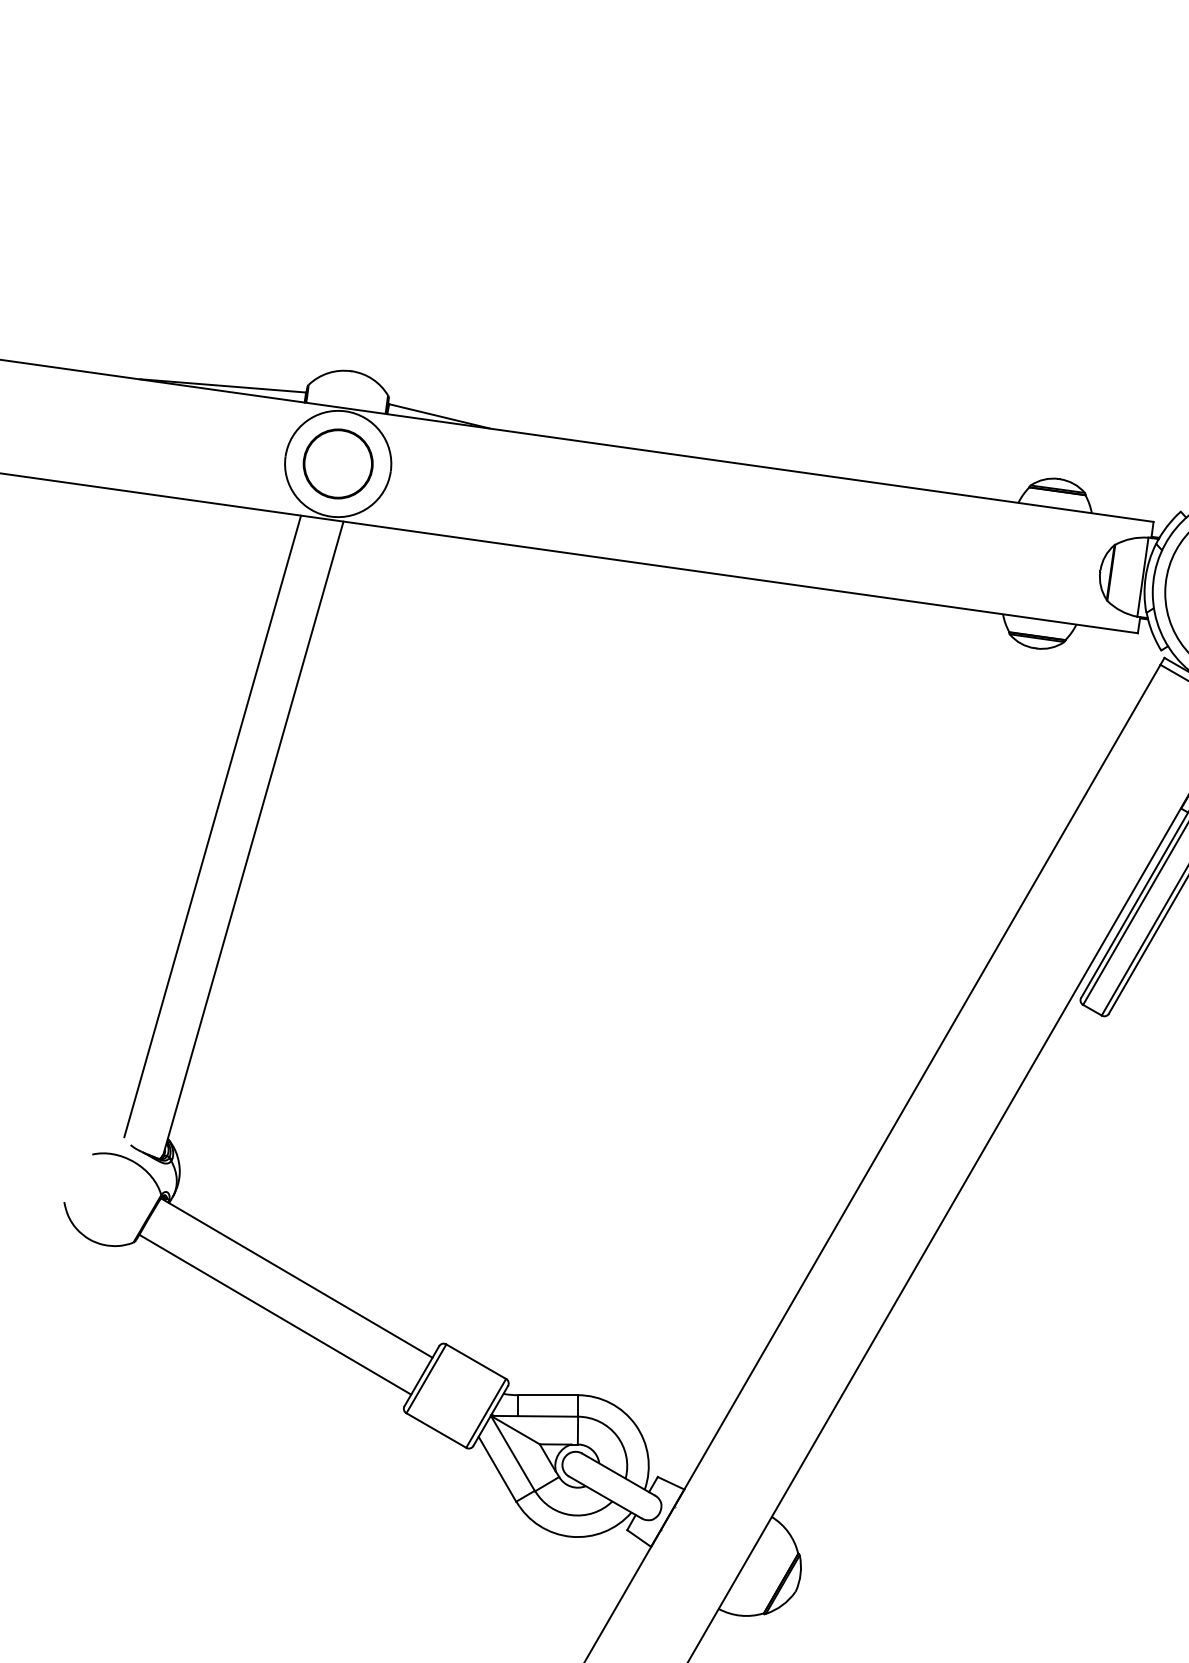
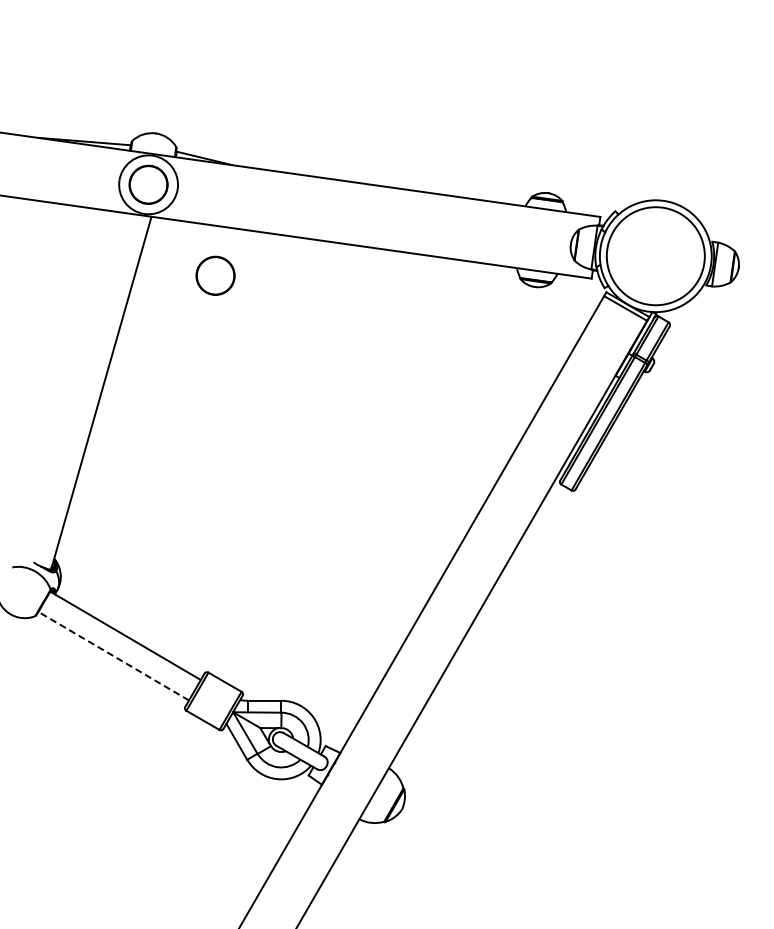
circle: (458, 627) -> (215, 275), added
line: (211, 826) -> (78, 385), removed
line: (274, 1313) -> (113, 655), solid -> dashed

